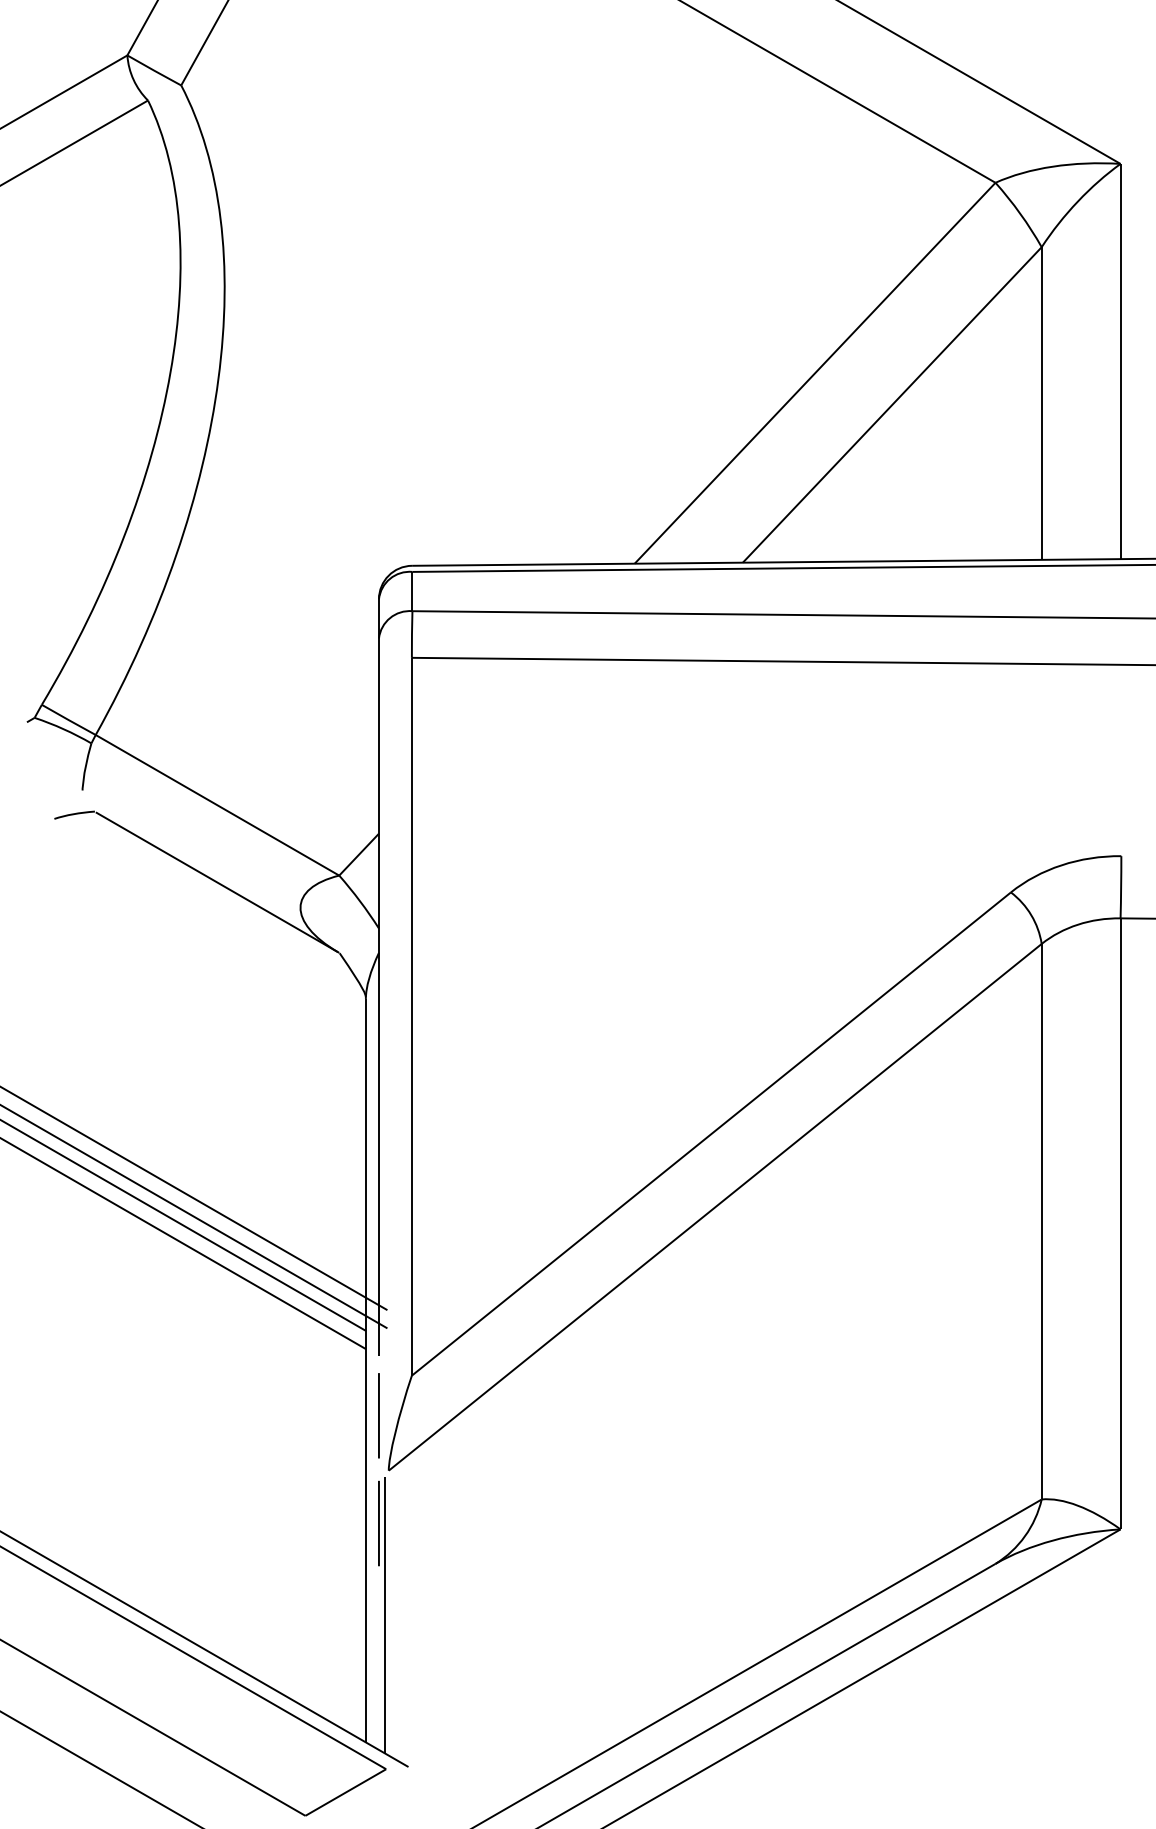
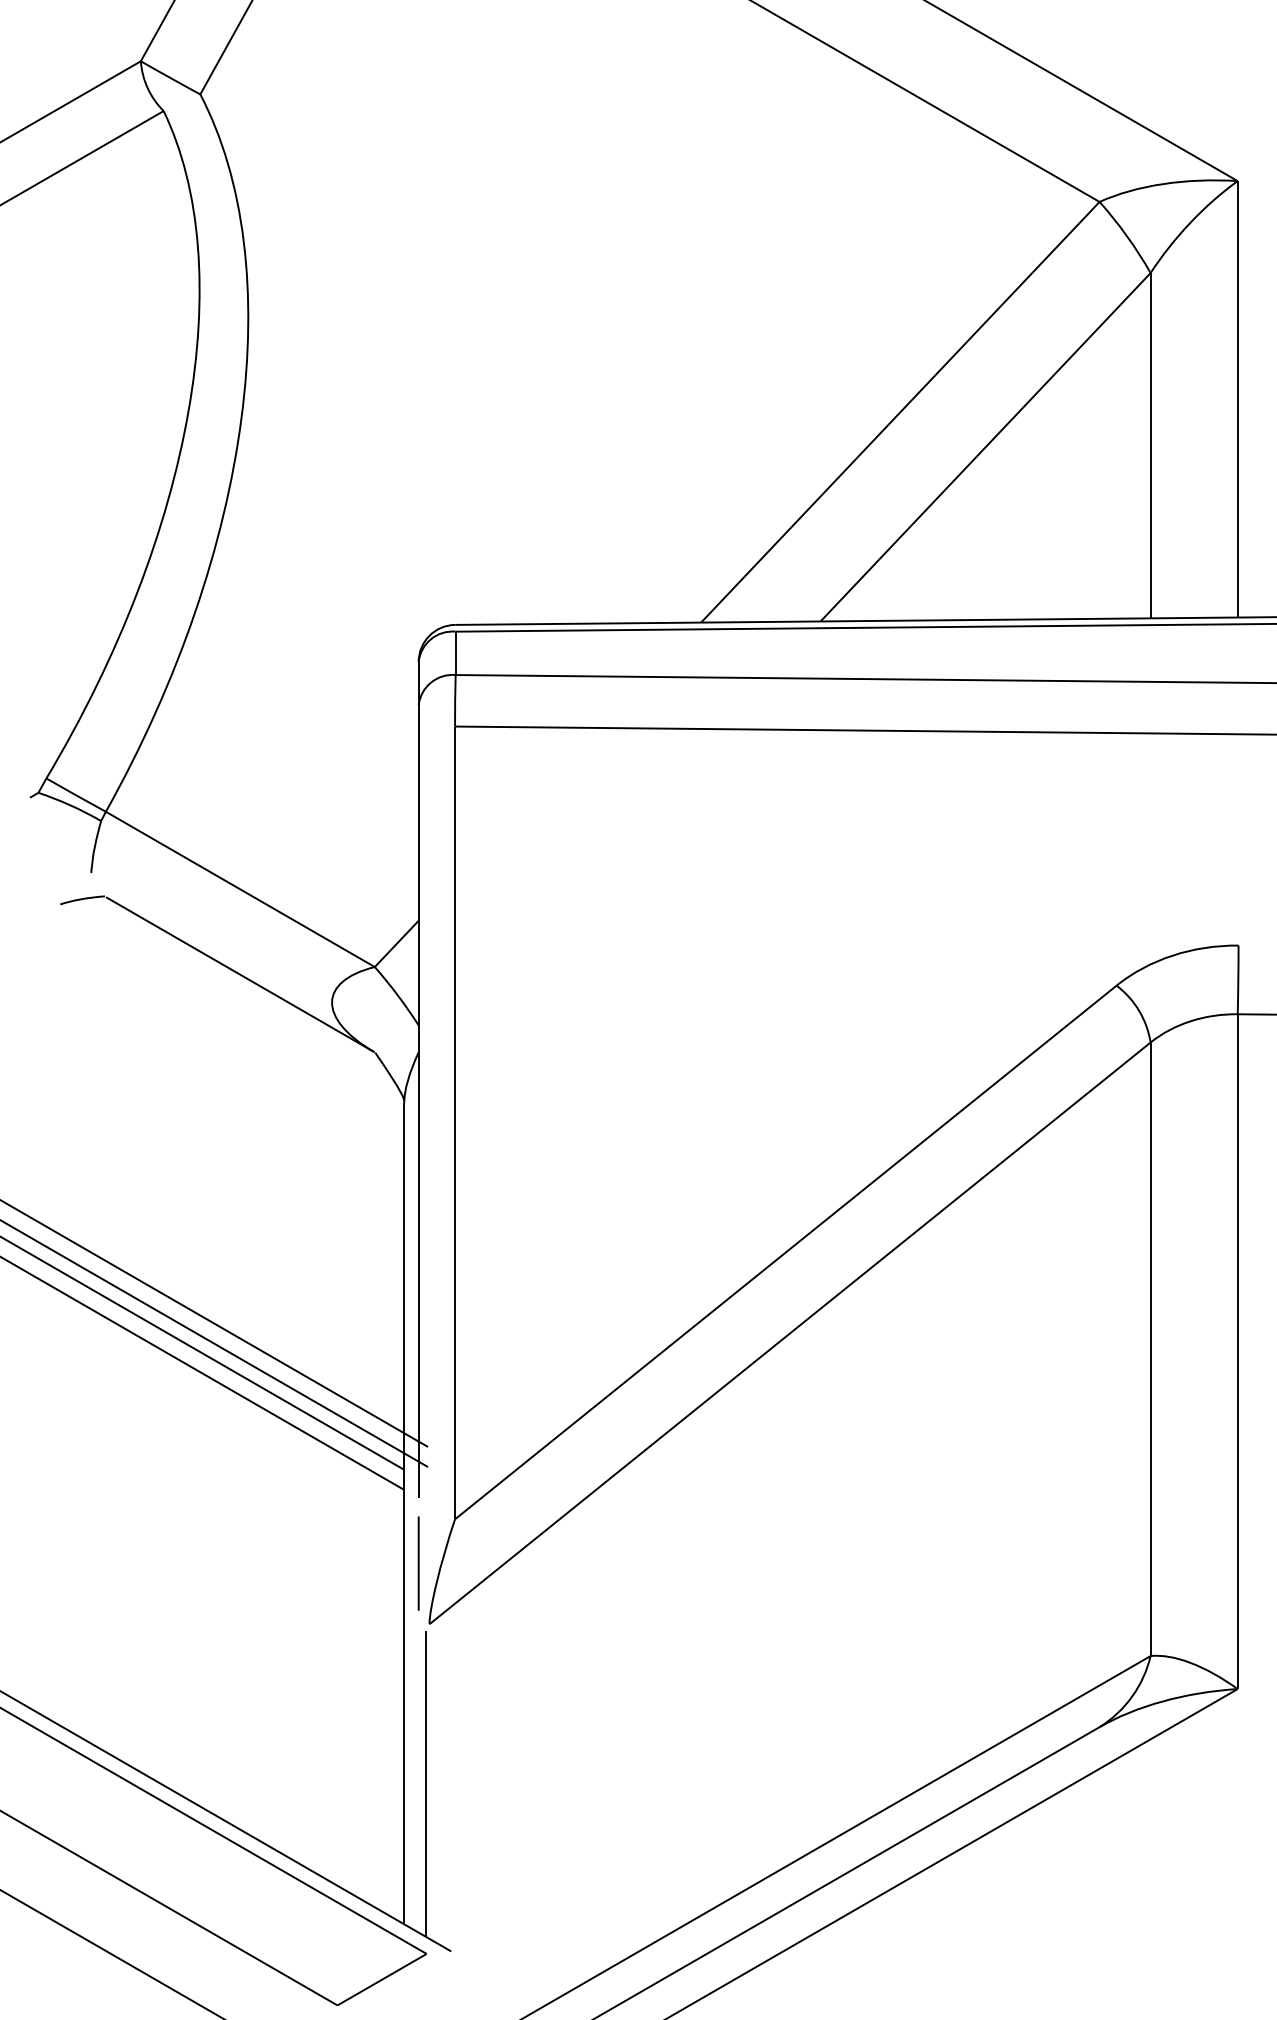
line: (378, 1523) -> (418, 1682), removed

